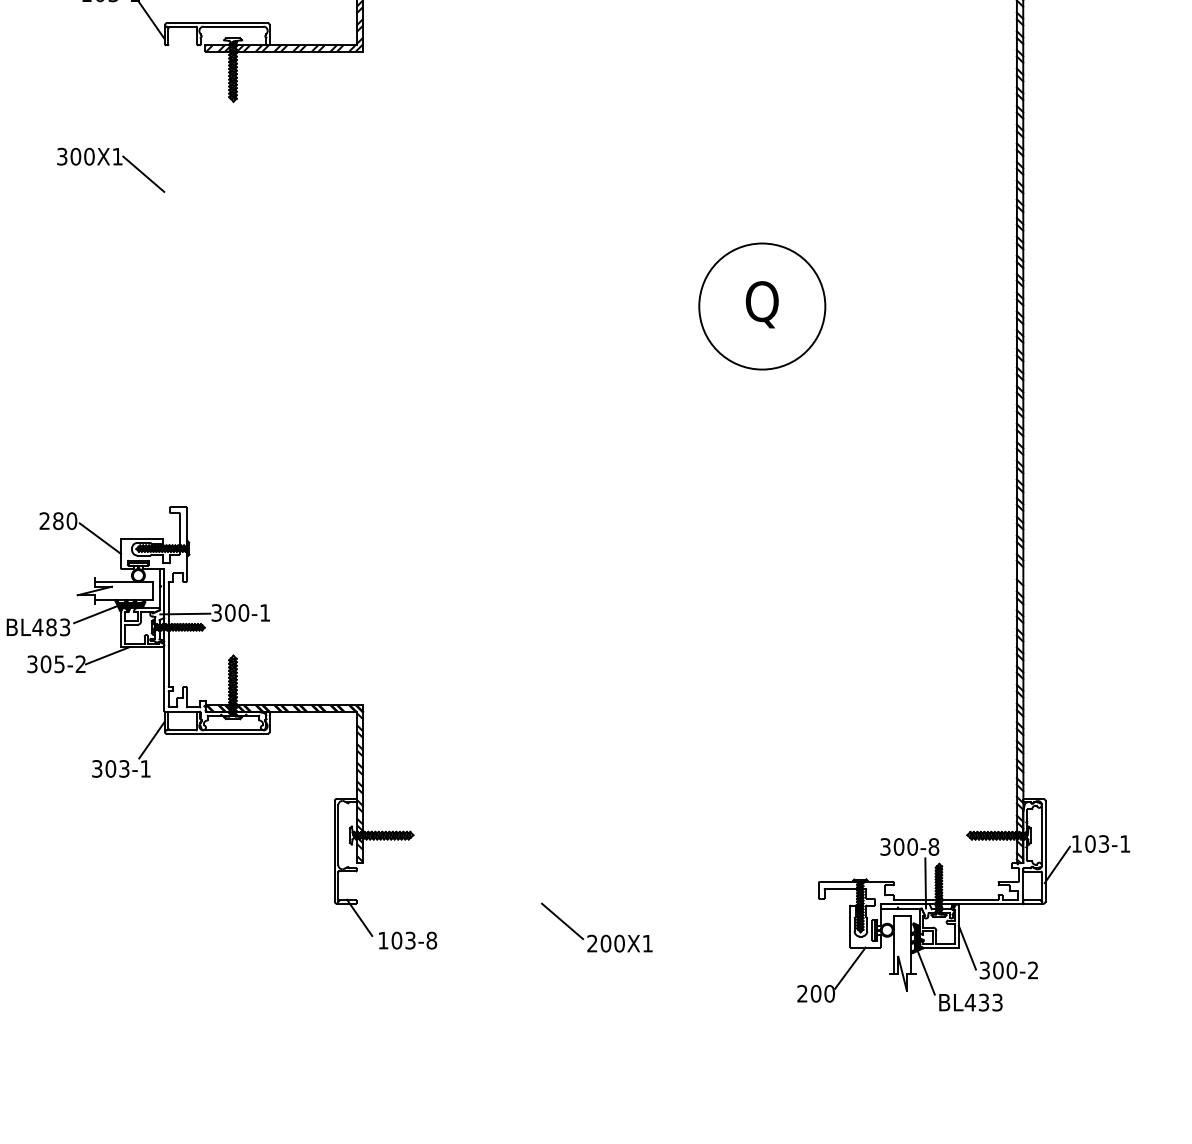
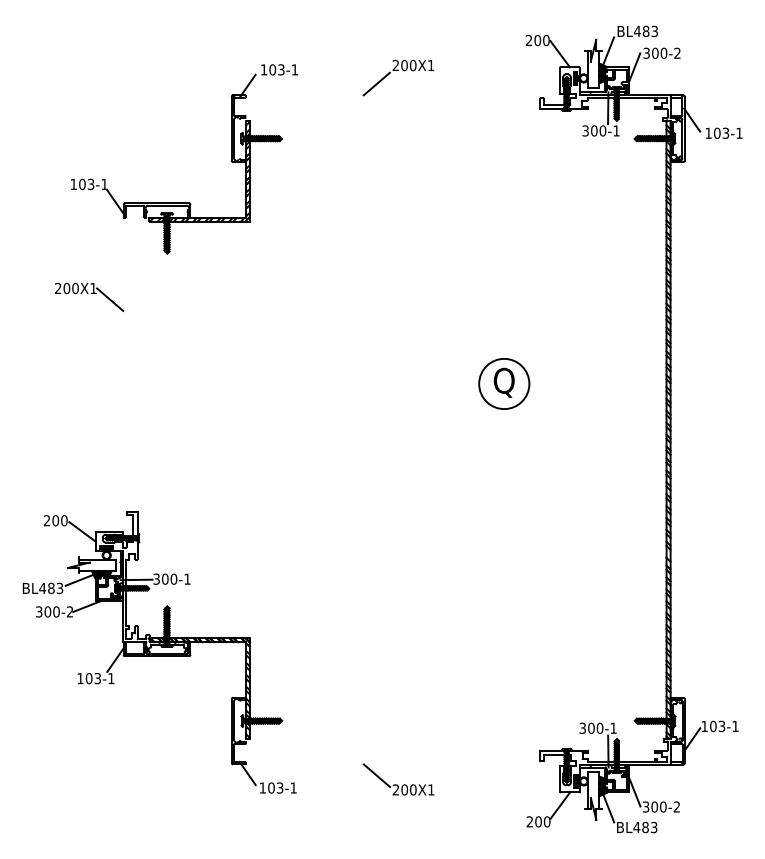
text: (62, 156) -> (58, 288), 300X1 -> 200X1
circle: (762, 305) -> (504, 383), size x0.62
text: (58, 520) -> (55, 520), 280 -> 200
text: (59, 663) -> (56, 611), 305-2 -> 300-2
text: (97, 768) -> (80, 678), 303-1 -> 103-1
text: (933, 845) -> (613, 727), 300-8 -> 300-1
text: (431, 939) -> (293, 787), 103-8 -> 103-1
text: (983, 1002) -> (645, 827), BL433 -> BL483

